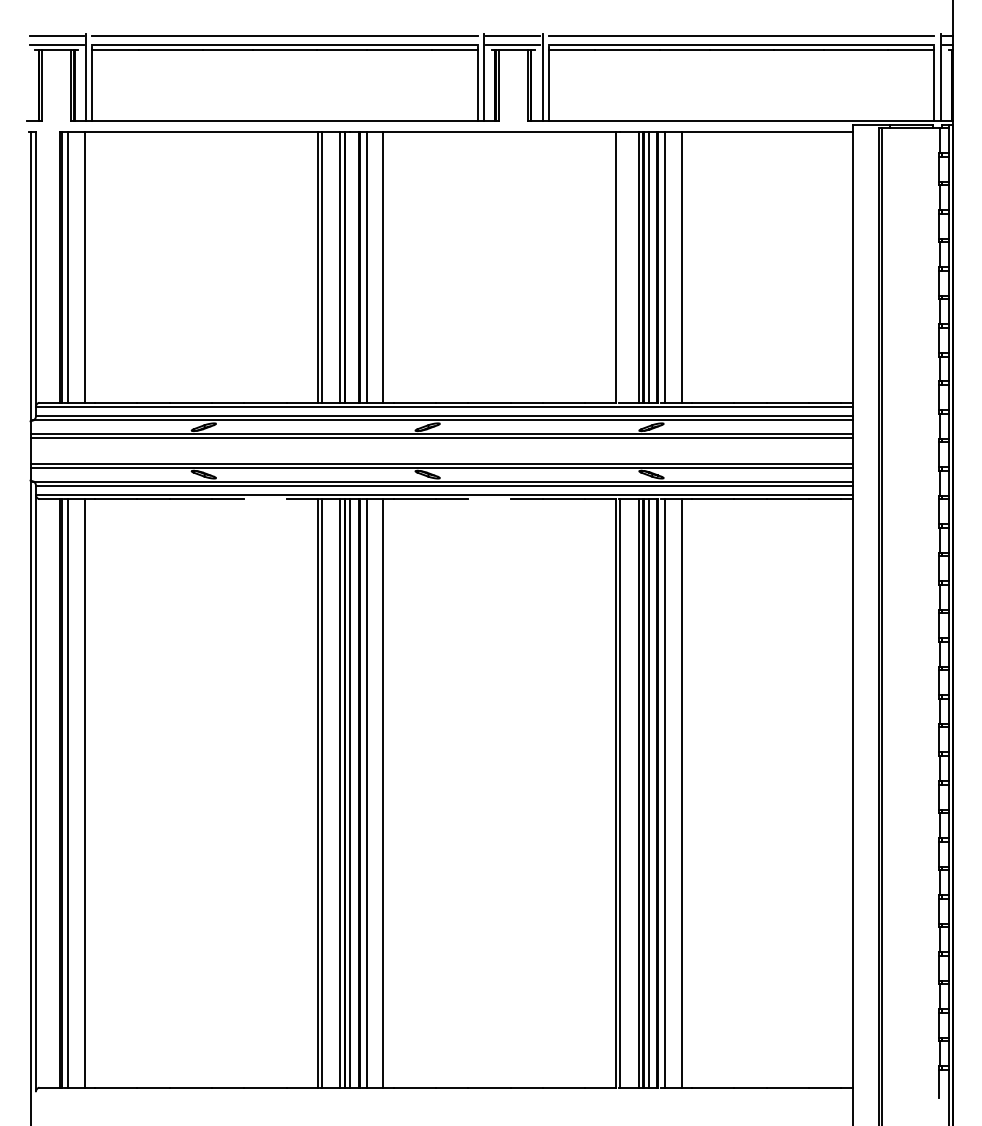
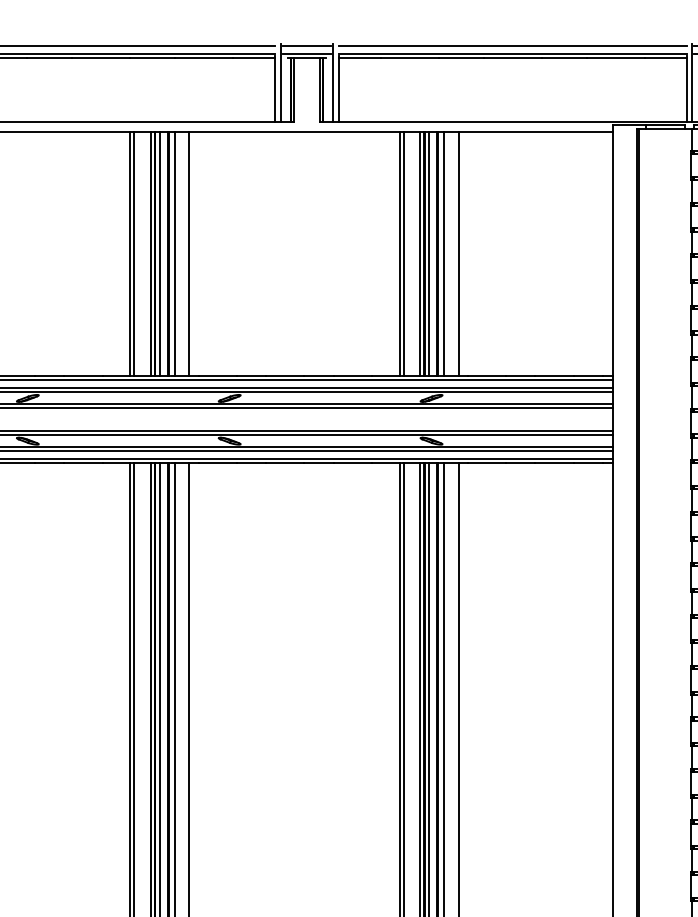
line: (350, 266) -> (160, 253), added
line: (620, 266) -> (403, 253), added
line: (265, 499) -> (83, 463), added
line: (489, 499) -> (285, 463), added

